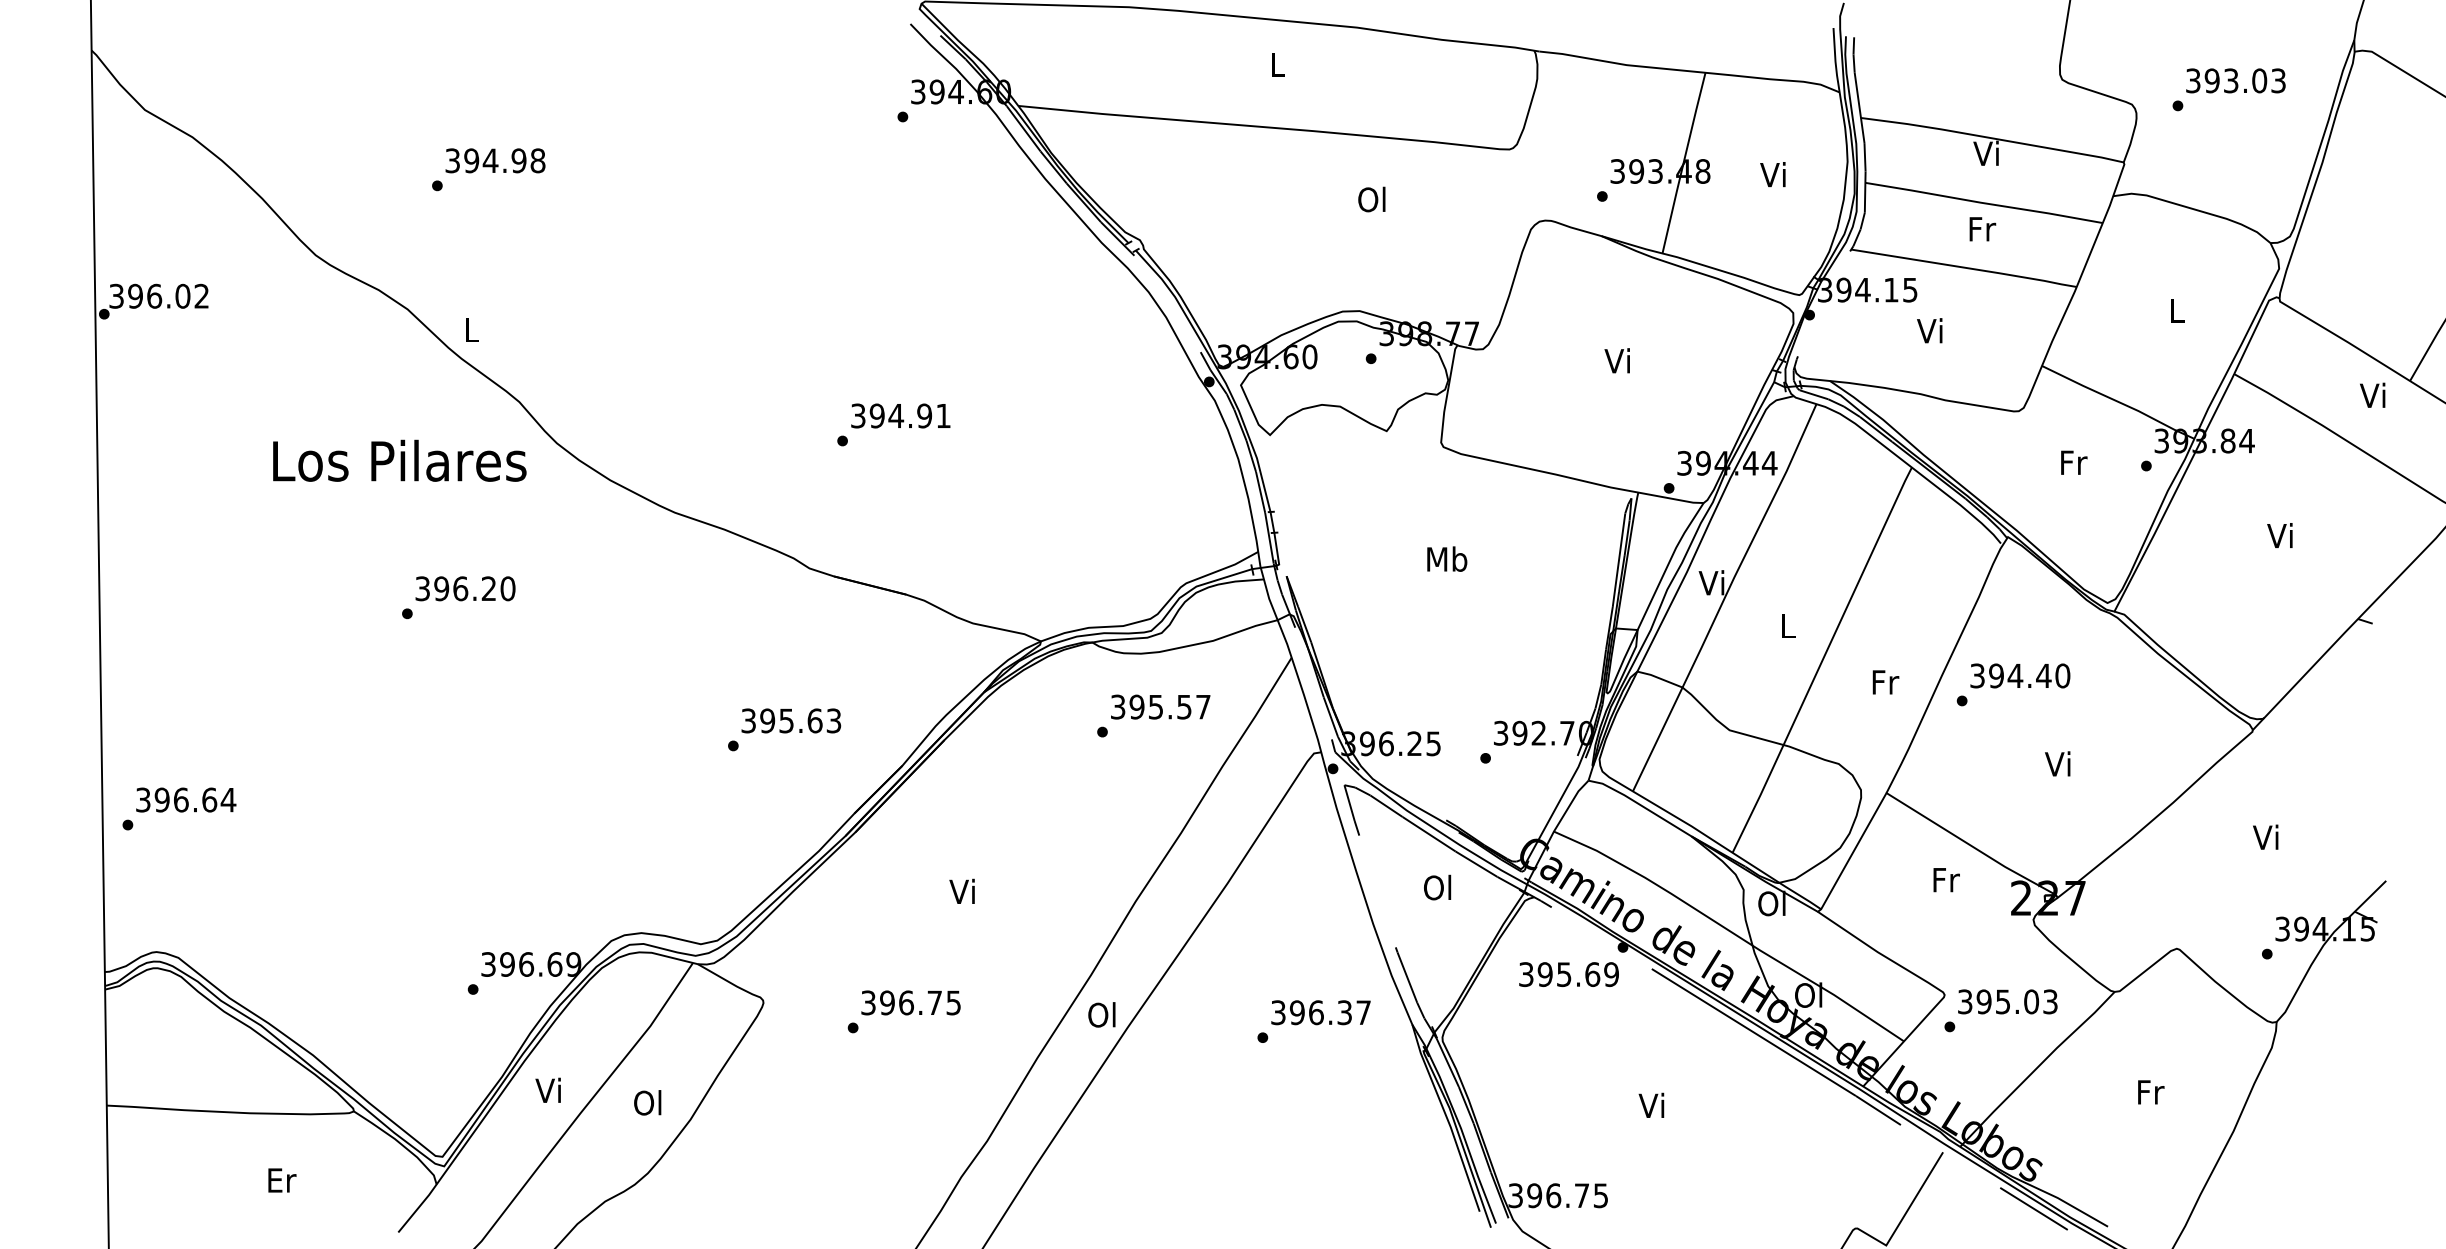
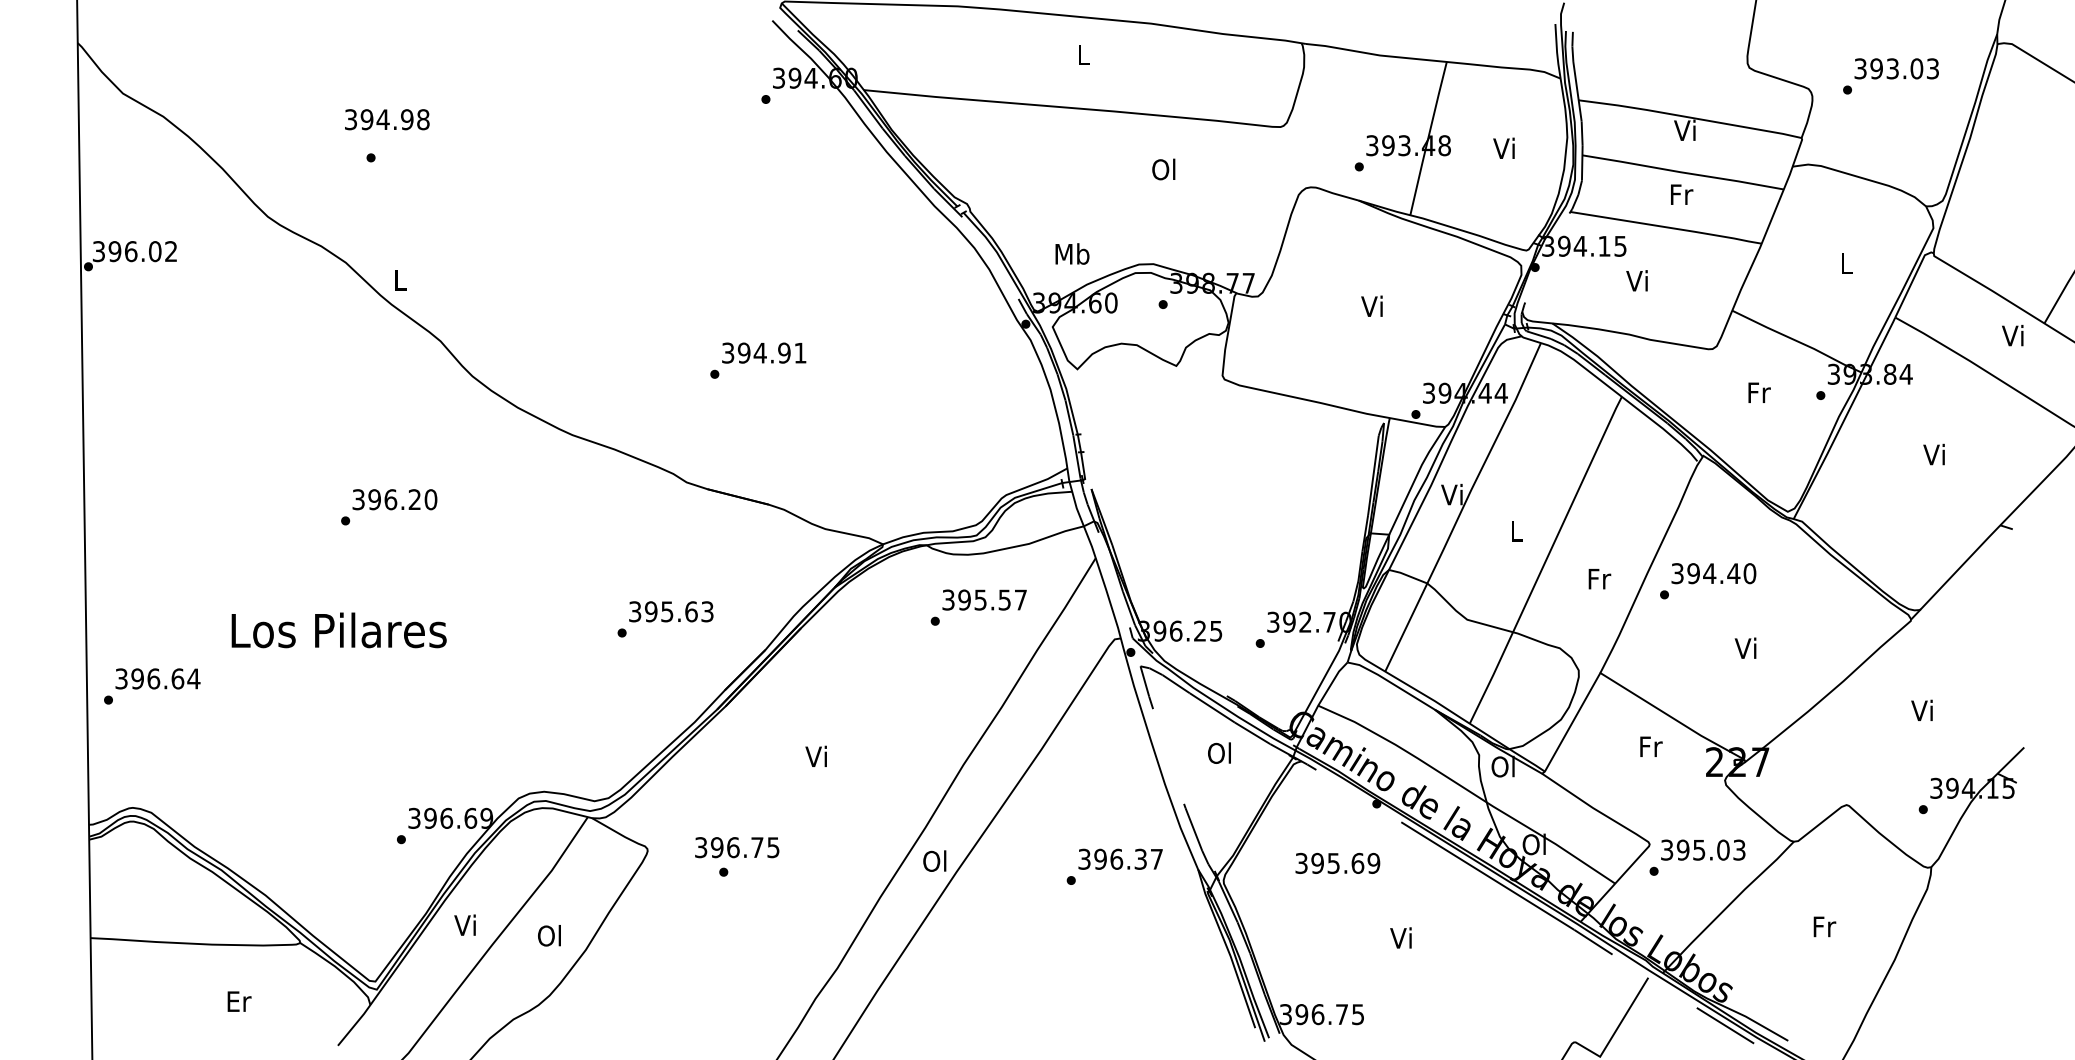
text: (495, 160) -> (387, 119), moved
text: (399, 460) -> (338, 630), moved
text: (1447, 558) -> (1072, 253), moved
text: (1568, 974) -> (1337, 863), moved
text: (910, 1002) -> (736, 847), moved

